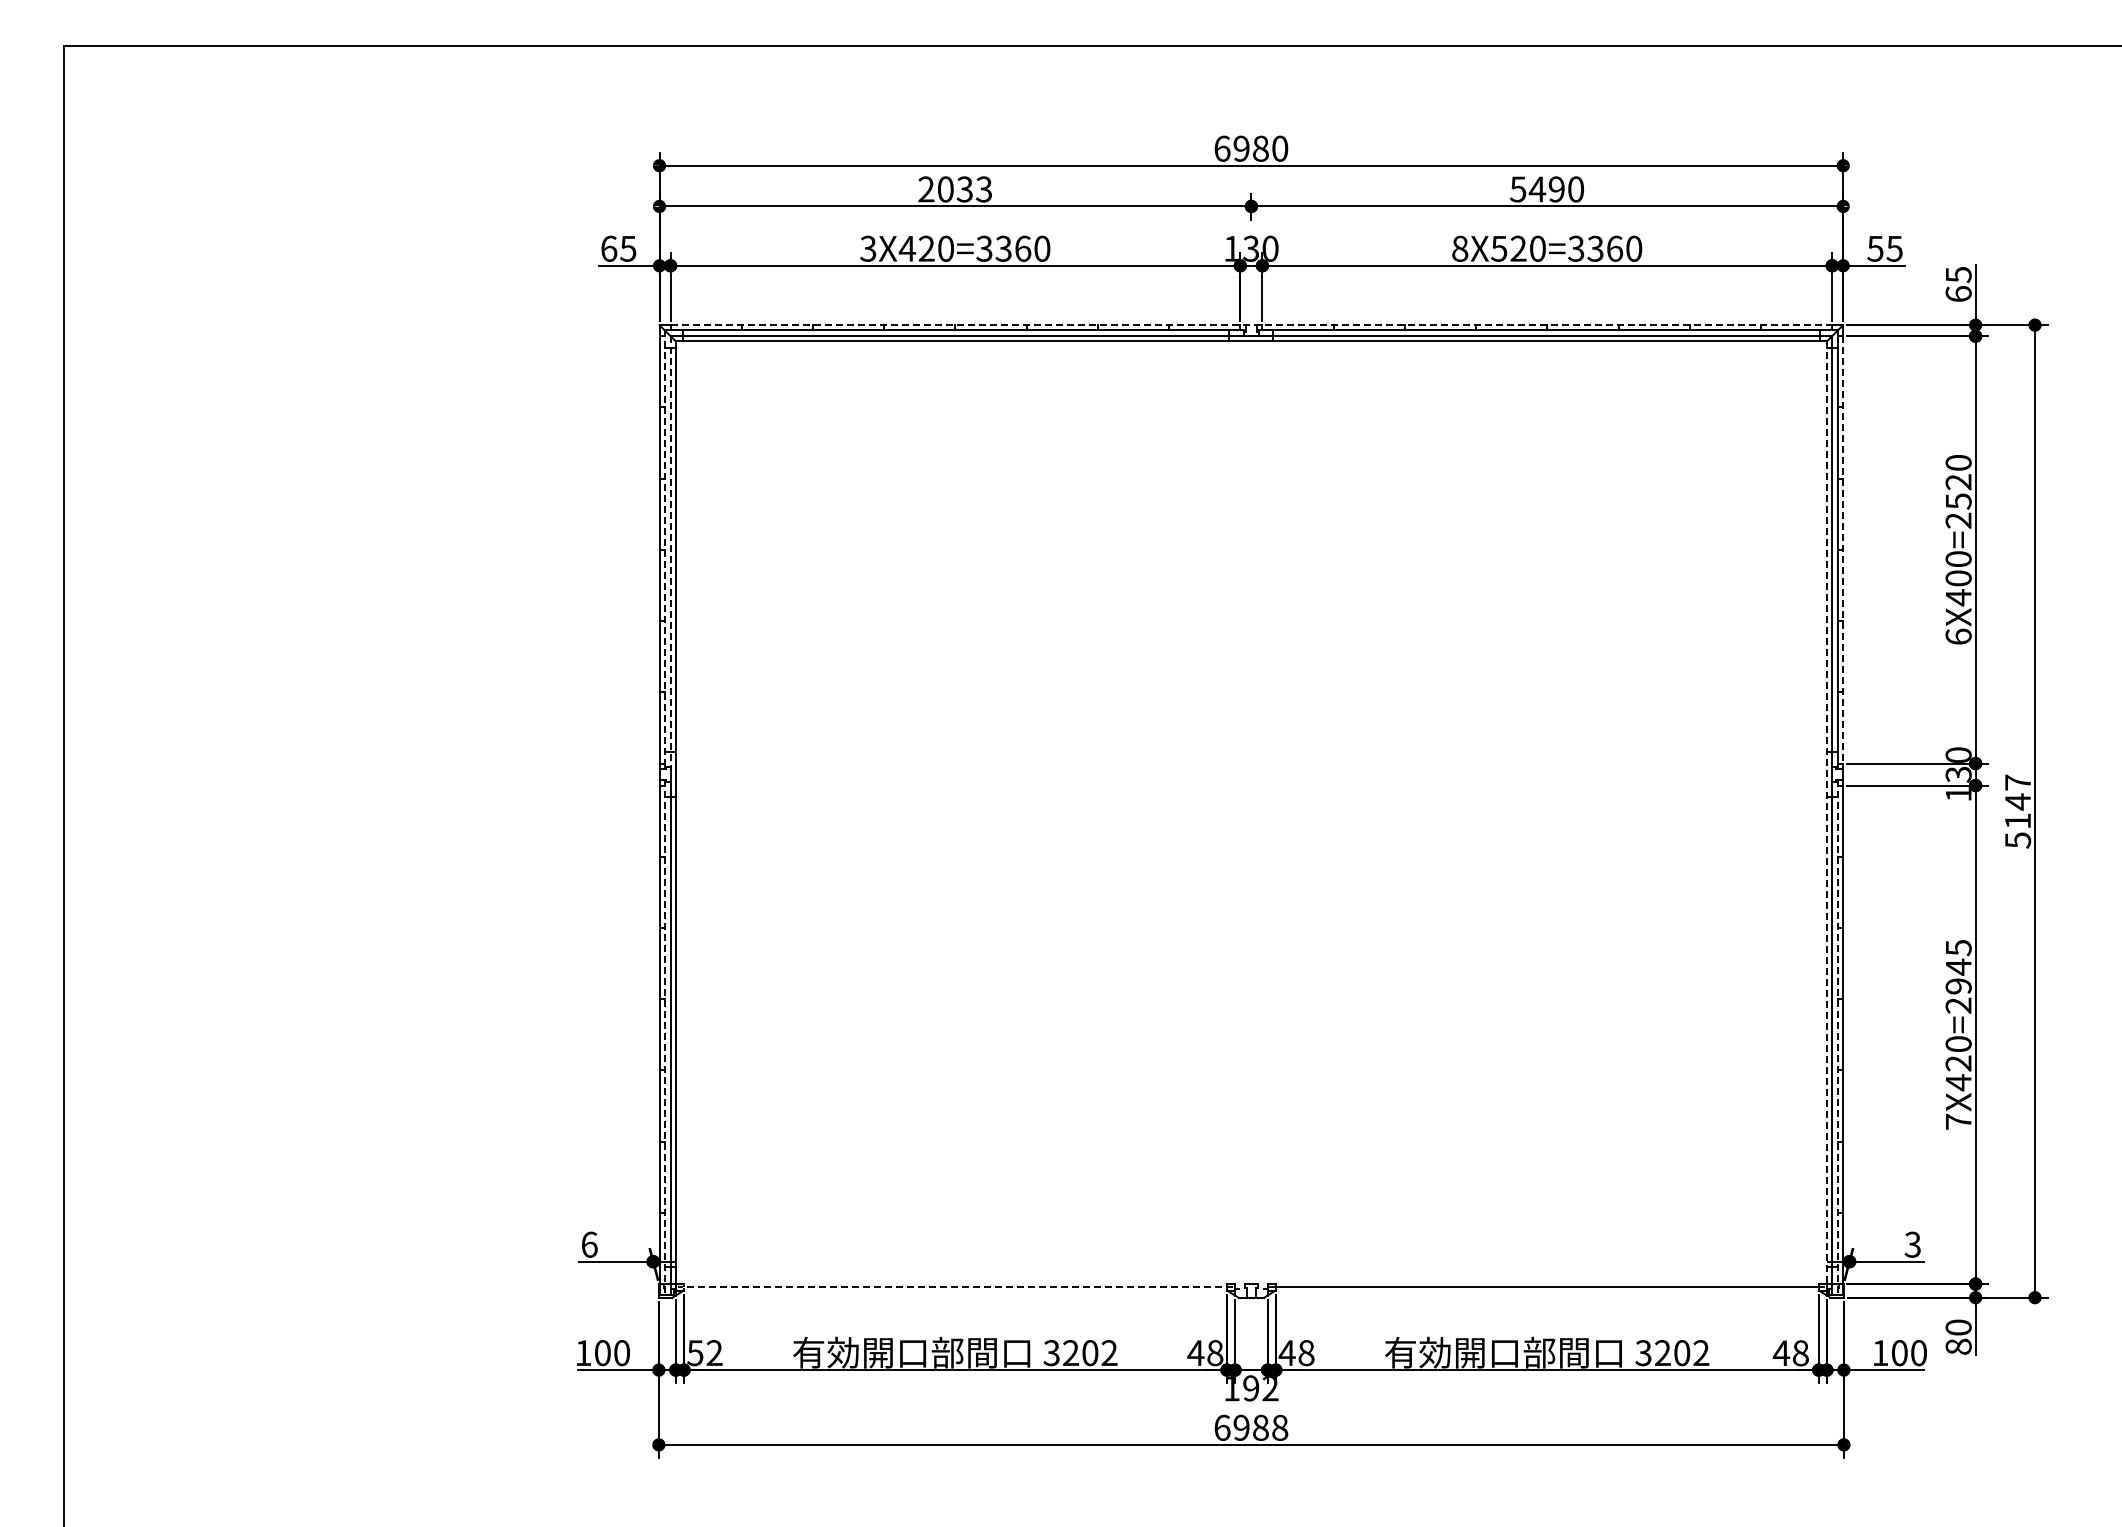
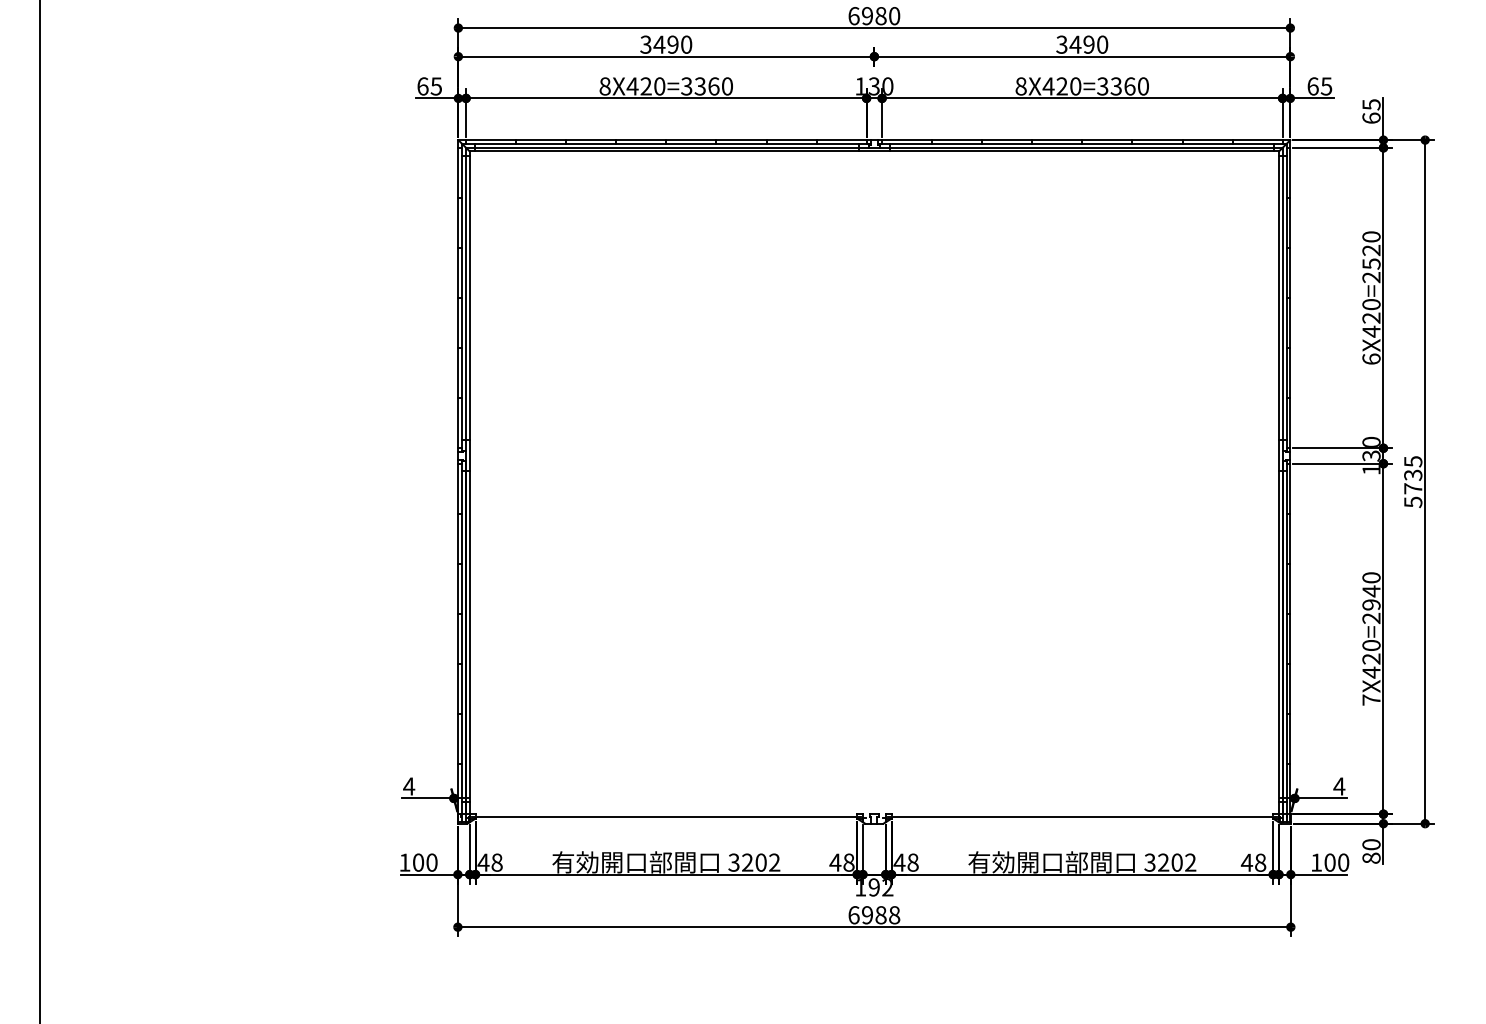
text: (955, 189) -> (666, 44), 2033 -> 3490
text: (1518, 189) -> (1062, 44), 5490 -> 3490
text: (868, 248) -> (605, 86), 3X420=3360 -> 8X420=3360
text: (1498, 248) -> (1048, 86), 8X520=3360 -> 8X420=3360
text: (1875, 248) -> (1313, 86), 55 -> 65
line: (1251, 325) -> (874, 140), dashed -> solid
line: (1843, 549) -> (1290, 297), dashed -> solid
line: (664, 550) -> (461, 298), dashed -> solid
line: (670, 552) -> (466, 299), dashed -> solid
text: (1958, 578) -> (1371, 318), 6X400=2520 -> 6X420=2520
text: (2017, 801) -> (1412, 474), 5147 -> 5735
line: (1827, 814) -> (1279, 484), dashed -> solid
text: (1958, 948) -> (1371, 578), 7X420=2945 -> 7X420=2940
line: (664, 1037) -> (461, 640), dashed -> solid
line: (1838, 1037) -> (1287, 640), dashed -> solid
text: (589, 1244) -> (409, 786), 6 -> 4
text: (1912, 1244) -> (1339, 786), 3 -> 4
line: (954, 1287) -> (665, 816), dashed -> solid
text: (704, 1353) -> (489, 862), 52 -> 48

